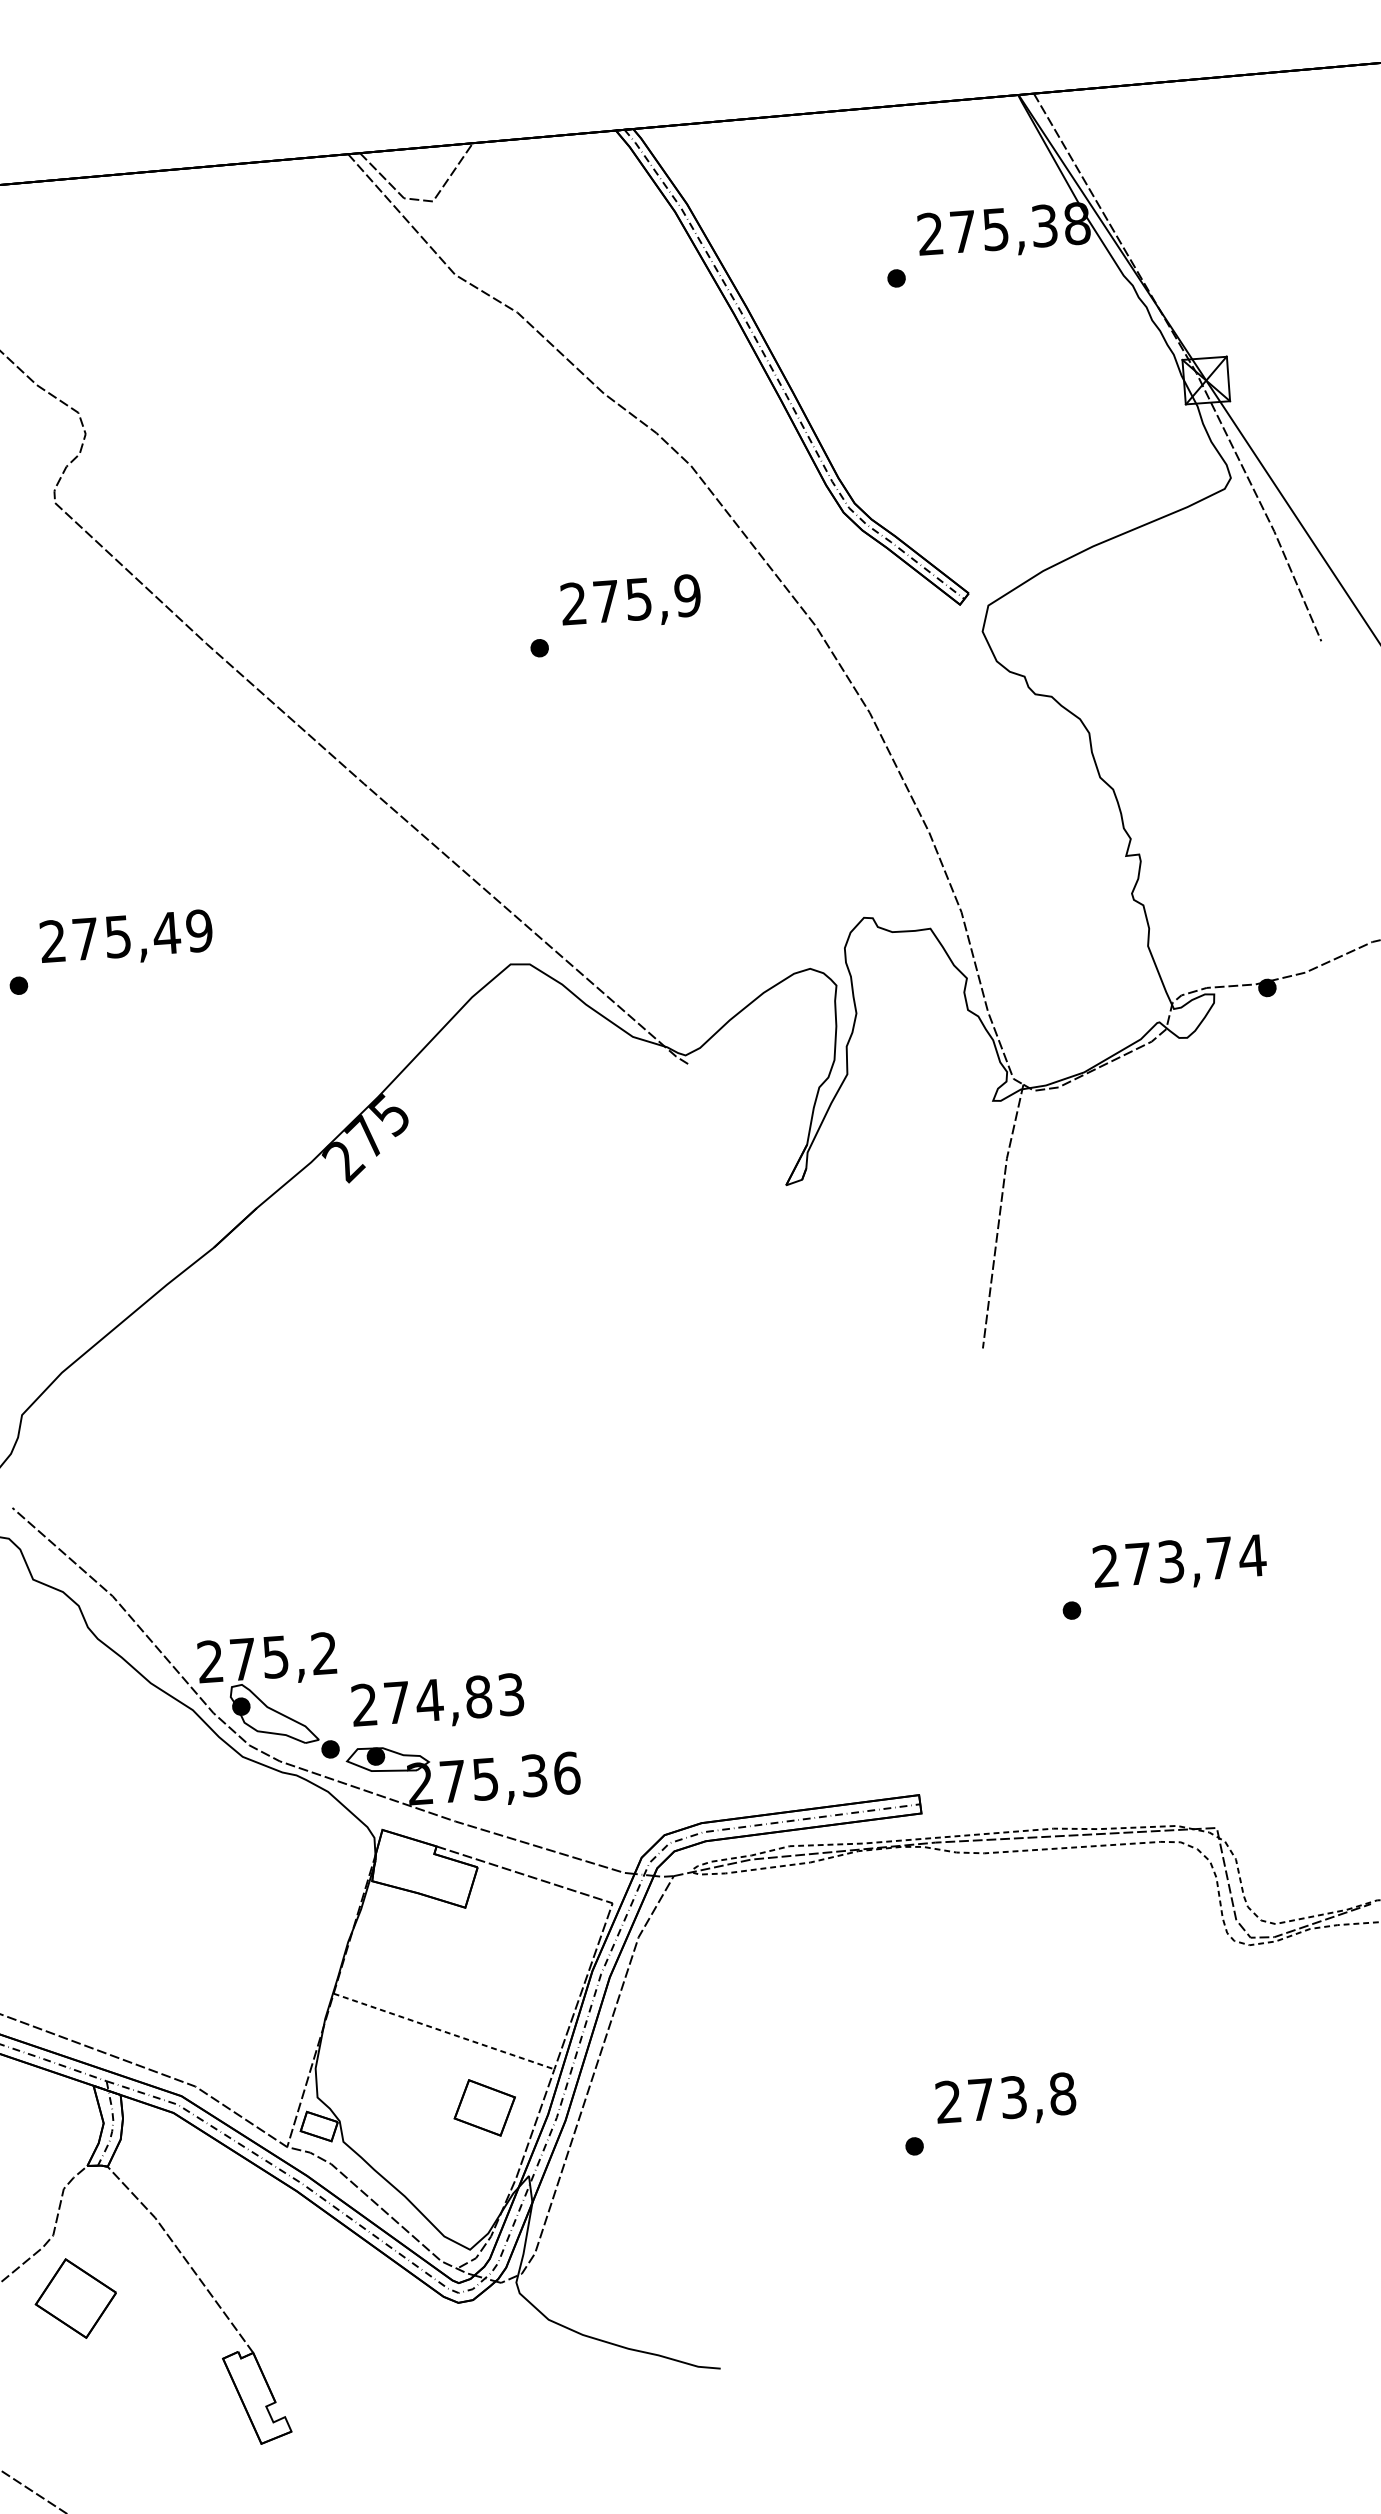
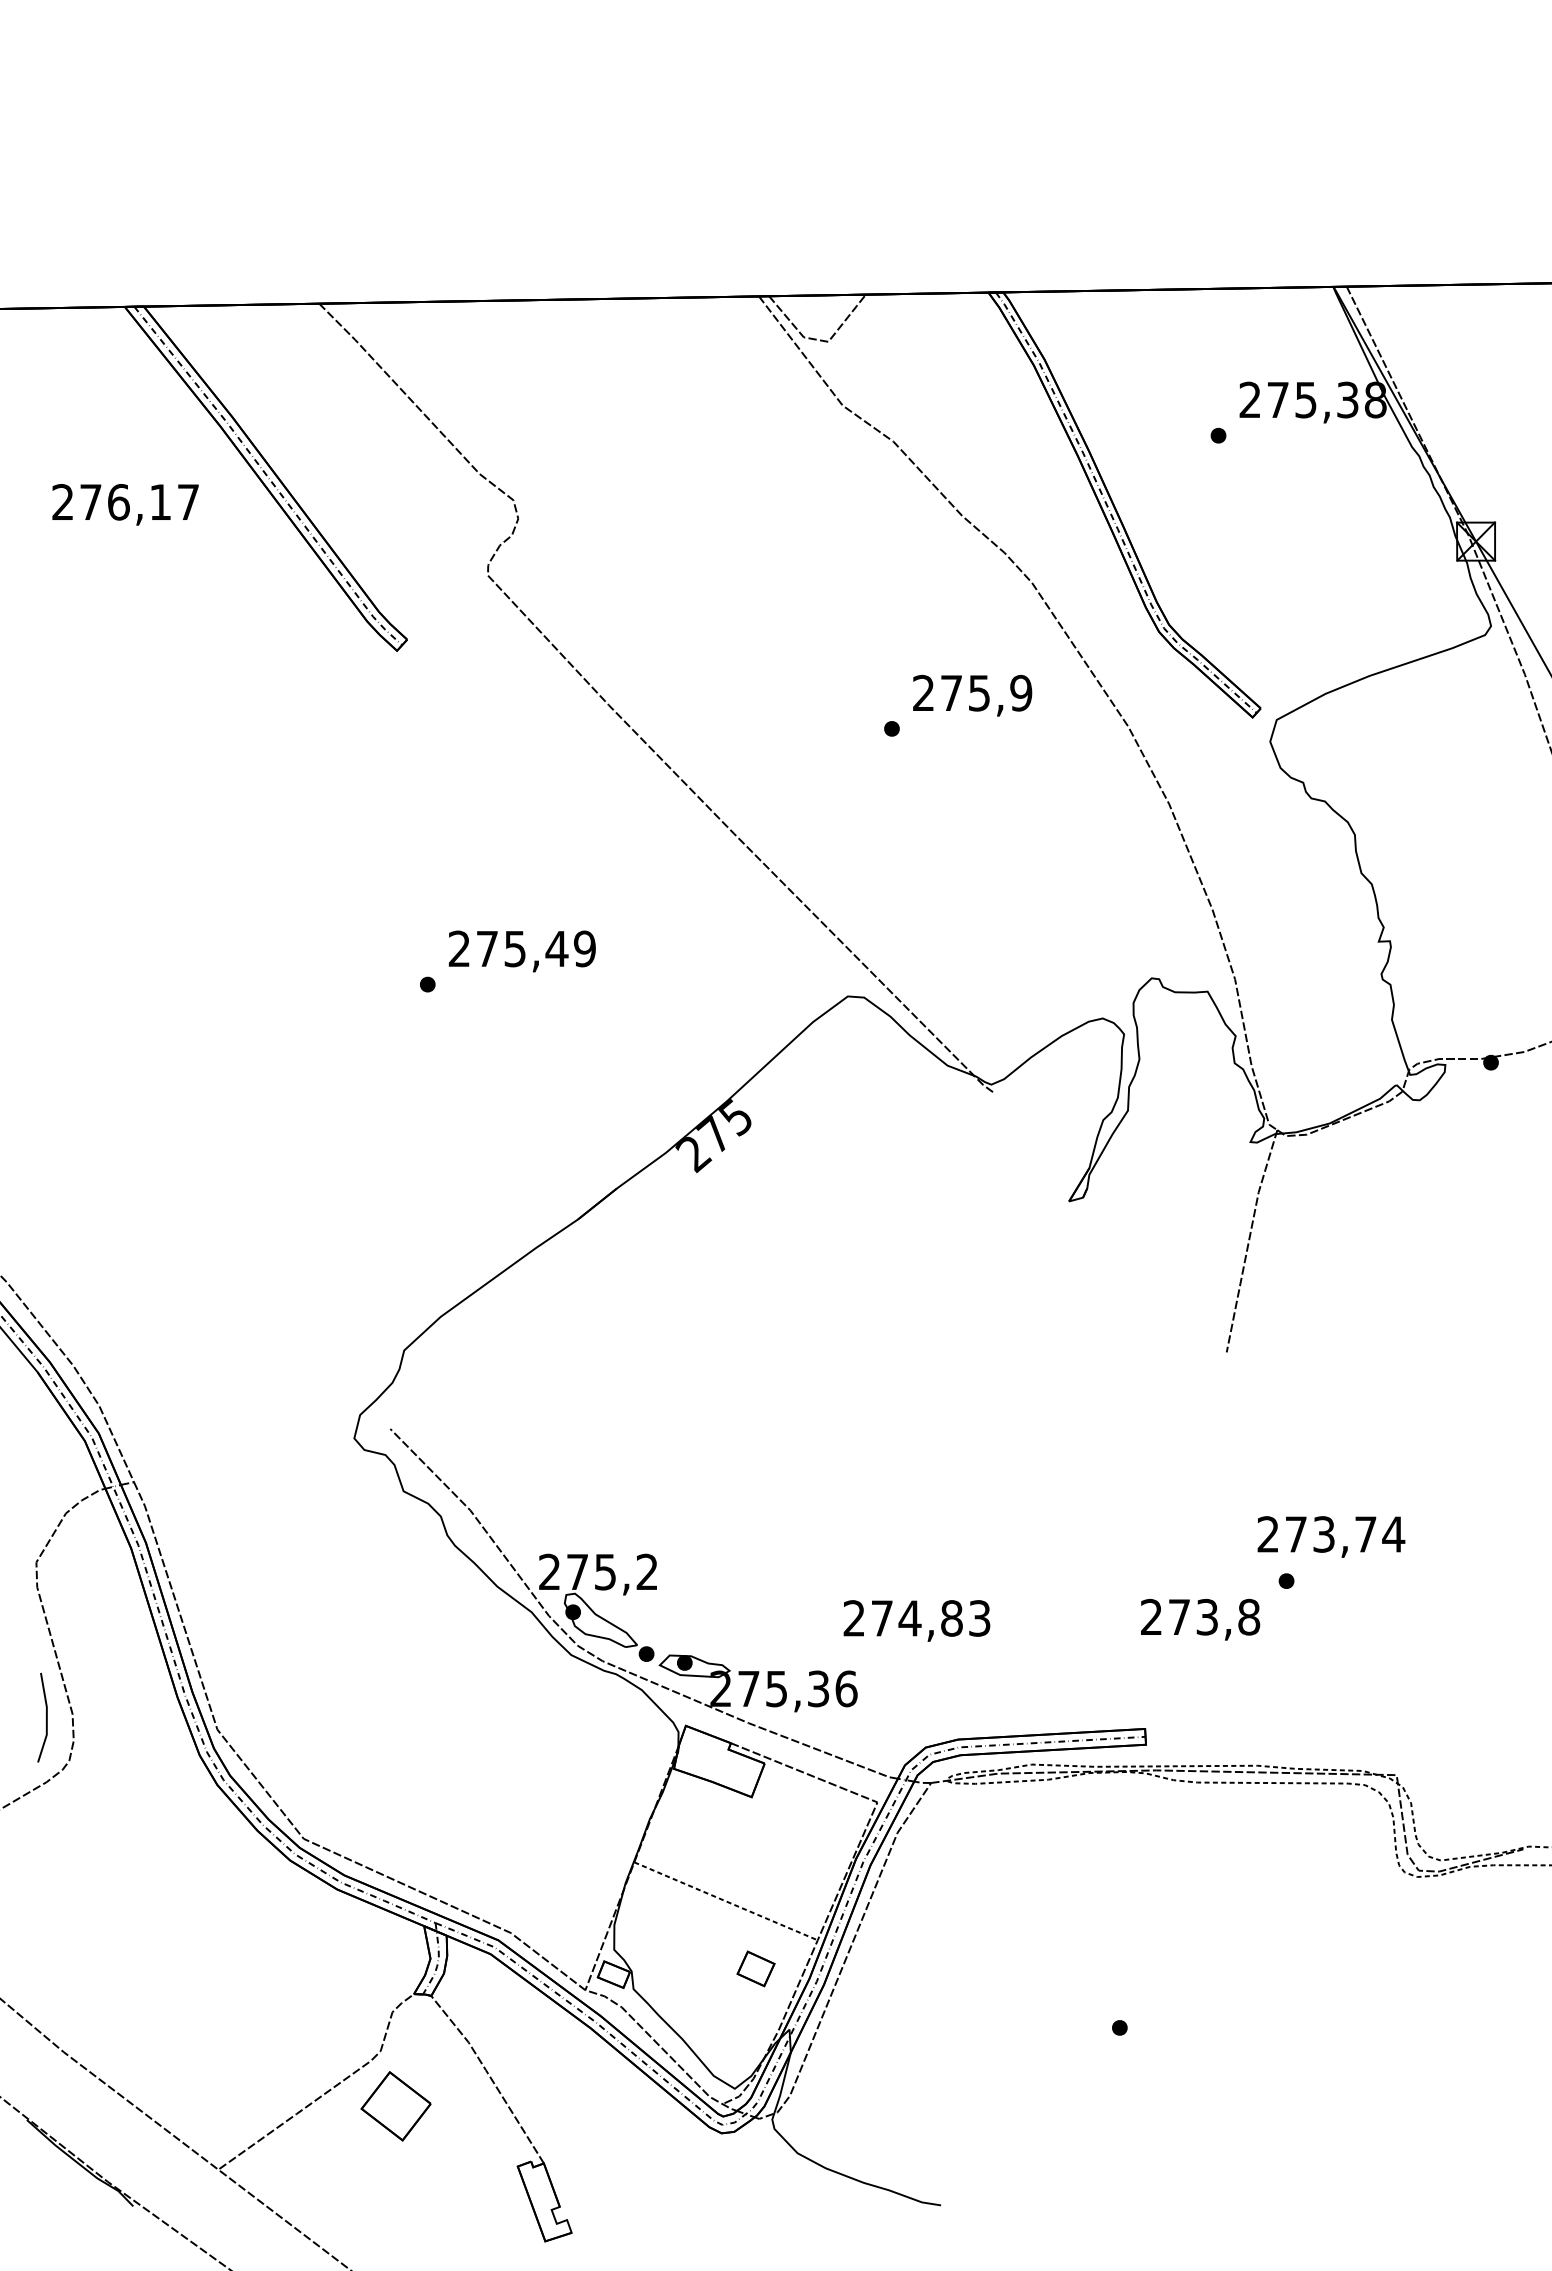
text: (1180, 1563) -> (1331, 1536), moved
text: (437, 1702) -> (916, 1620), moved
text: (1006, 2100) -> (1200, 1619), moved
part: (484, 2107) -> (755, 1968), size x0.7

